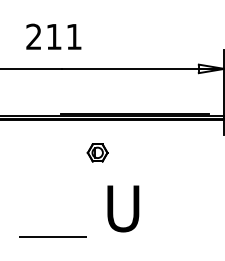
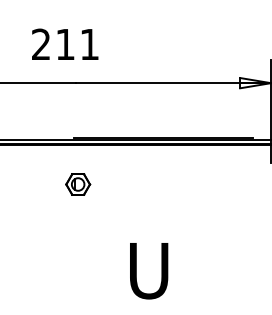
part: (97, 152) -> (78, 184), moved
text: (123, 209) -> (149, 271), moved
line: (53, 236) -> (64, 285), removed

